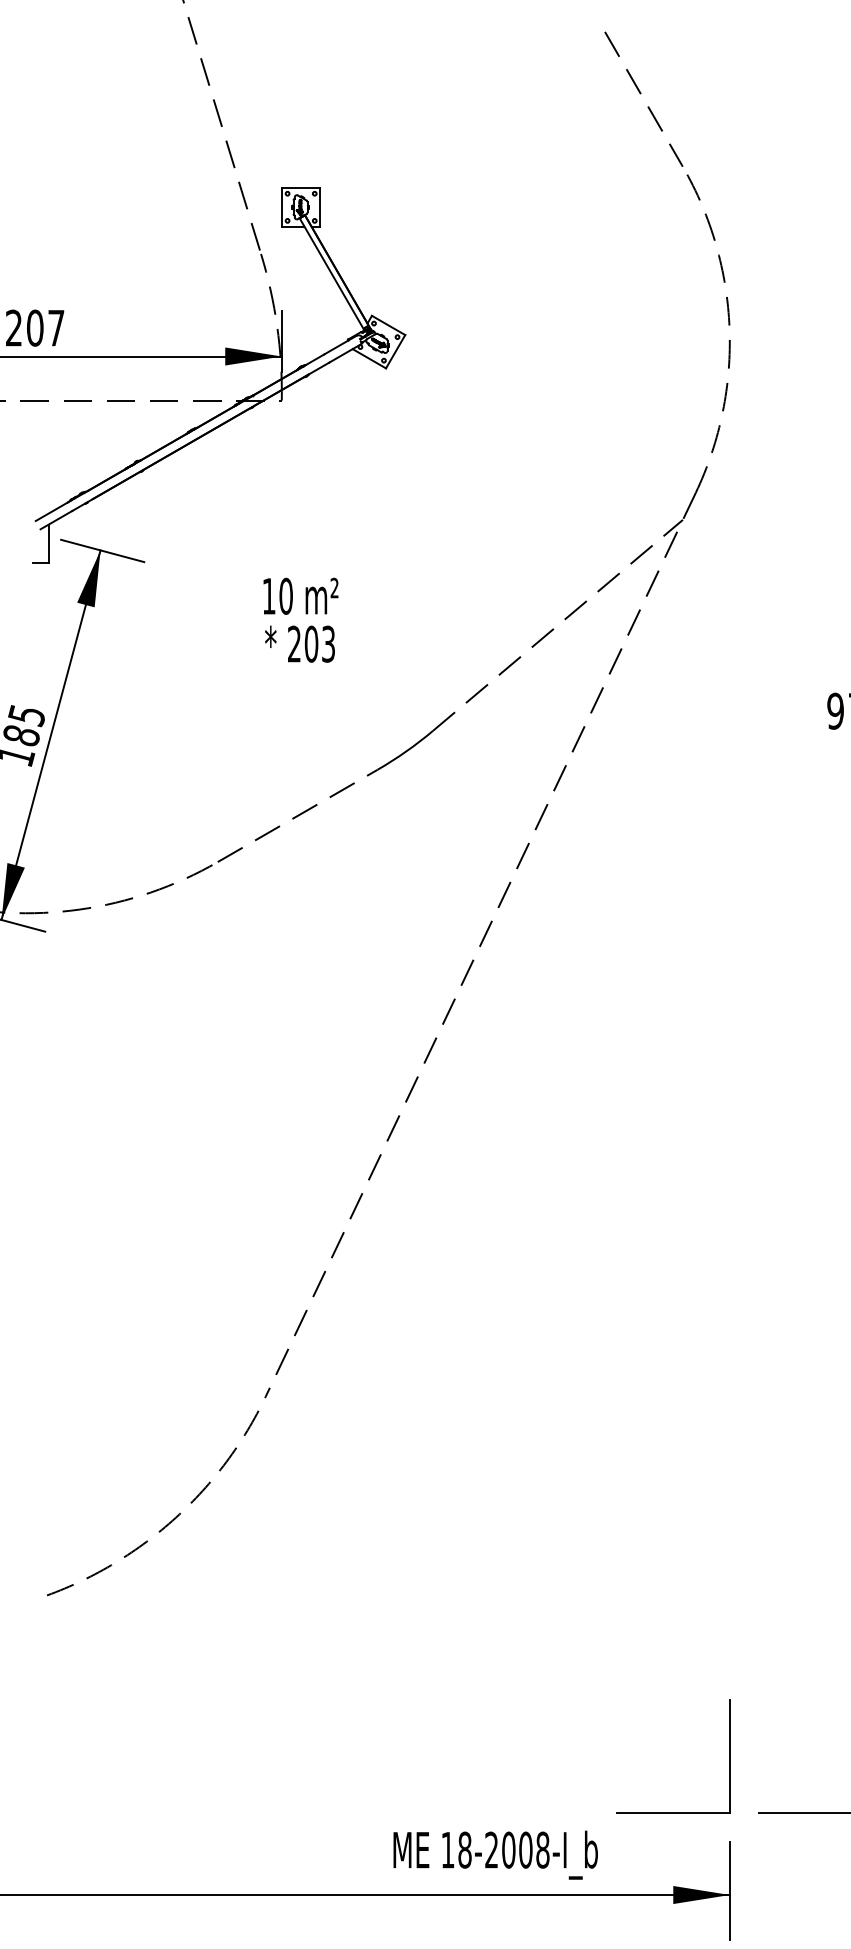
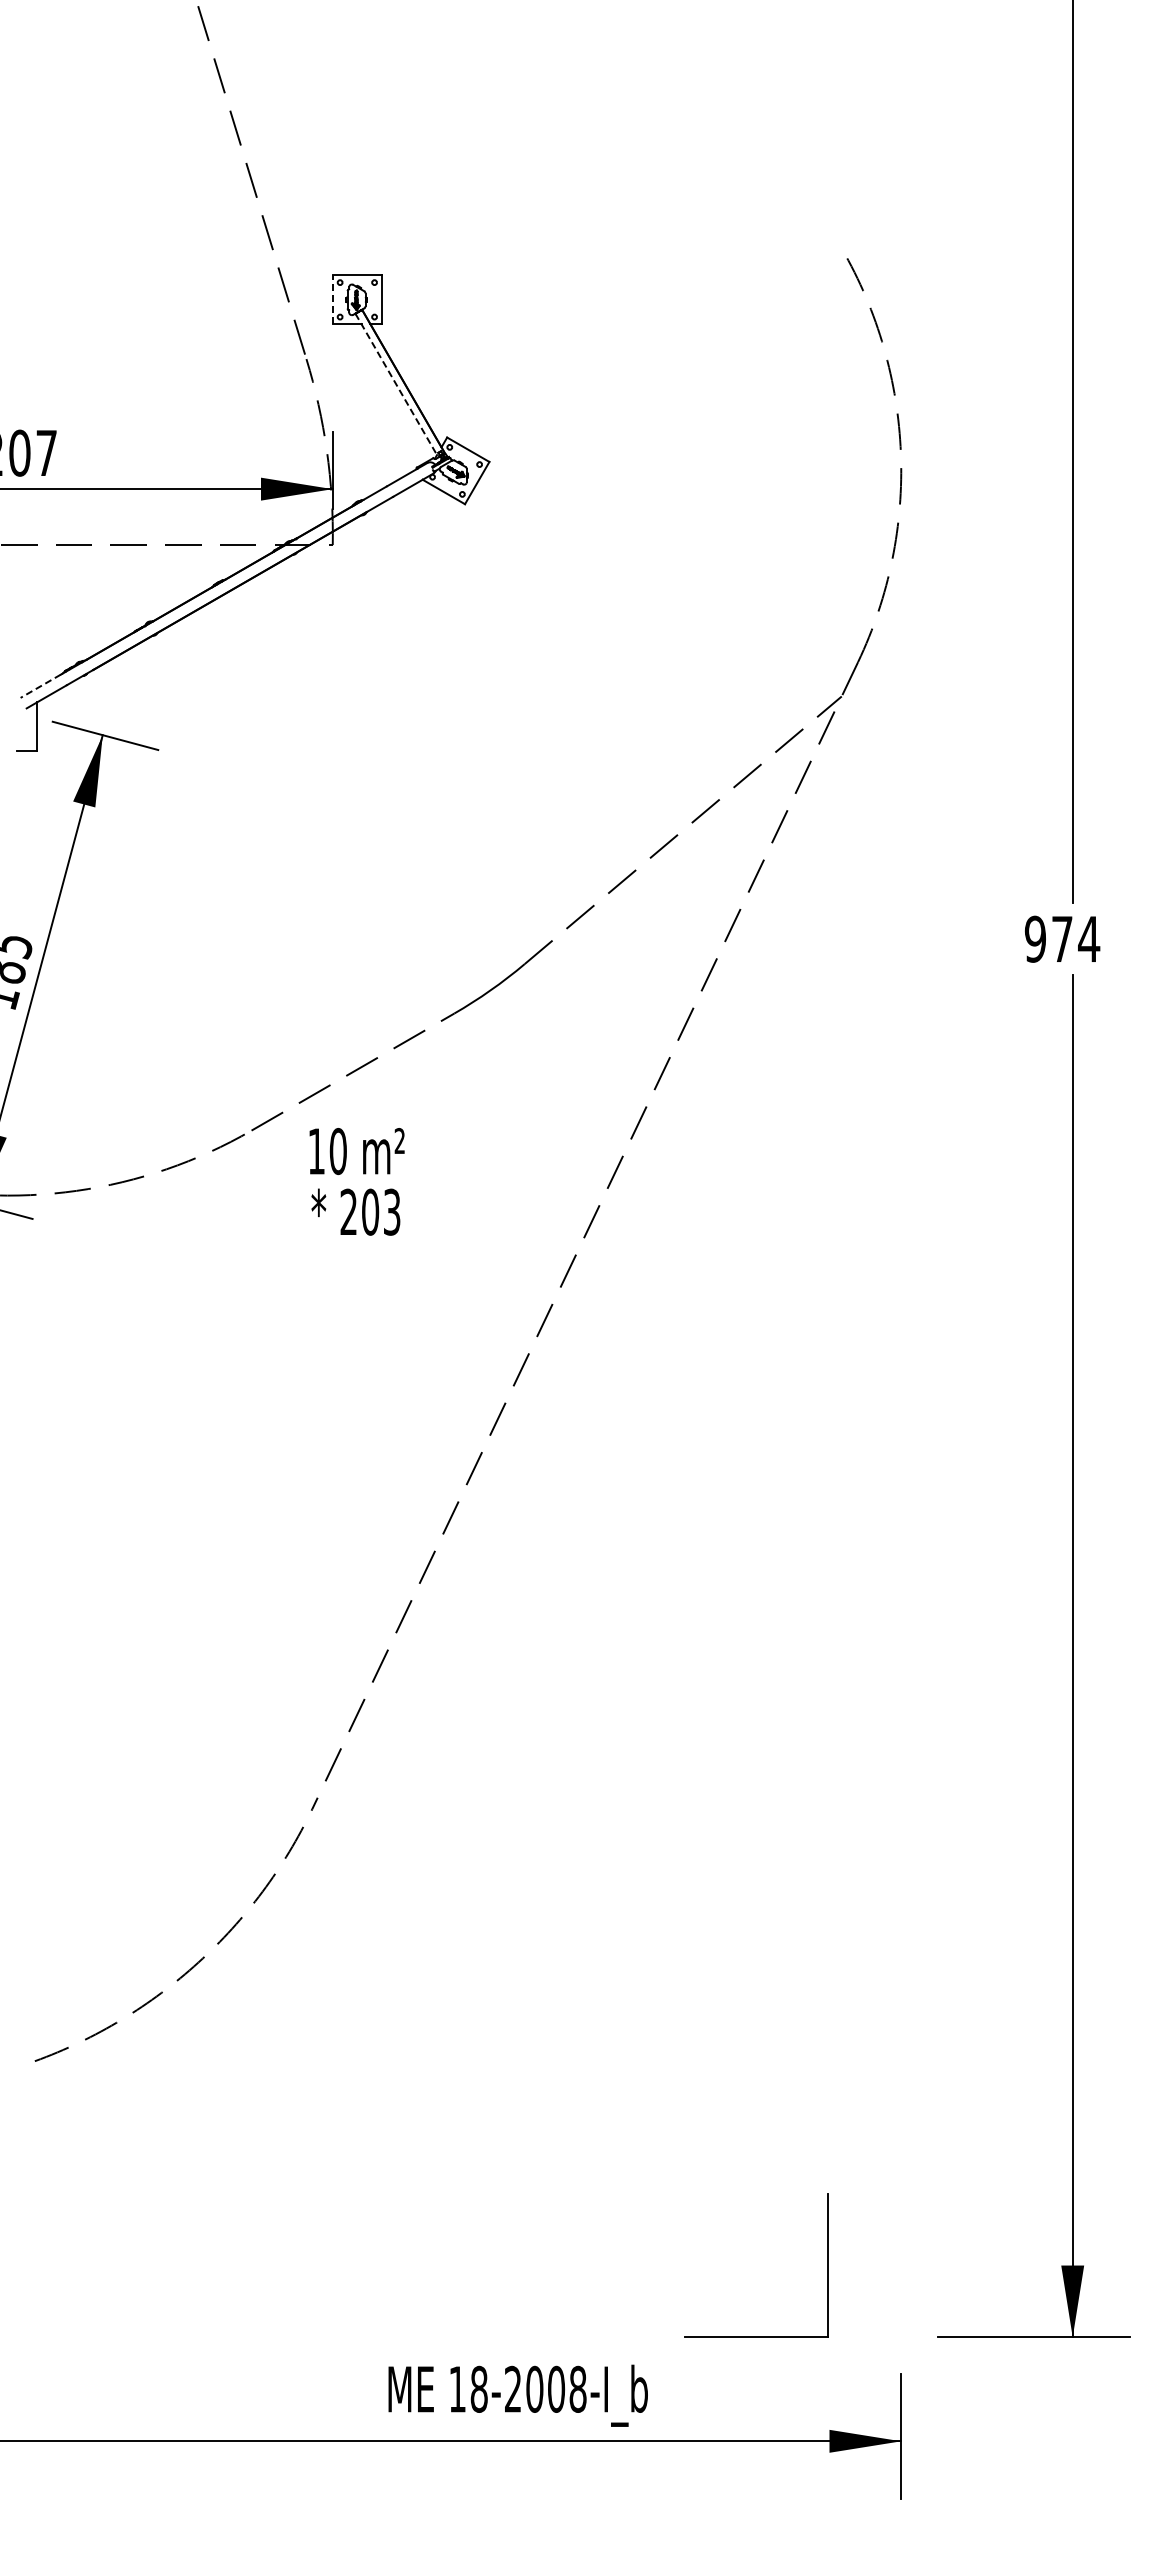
line: (640, 94) -> (788, 156), removed
line: (281, 207) -> (332, 299), solid -> dashed
line: (332, 275) -> (397, 386), solid -> dashed
line: (51, 512) -> (40, 686), solid -> dashed
text: (300, 620) -> (356, 1181), moved
part: (729, 1756) -> (827, 2265), moved
text: (495, 1854) -> (517, 2395), moved

